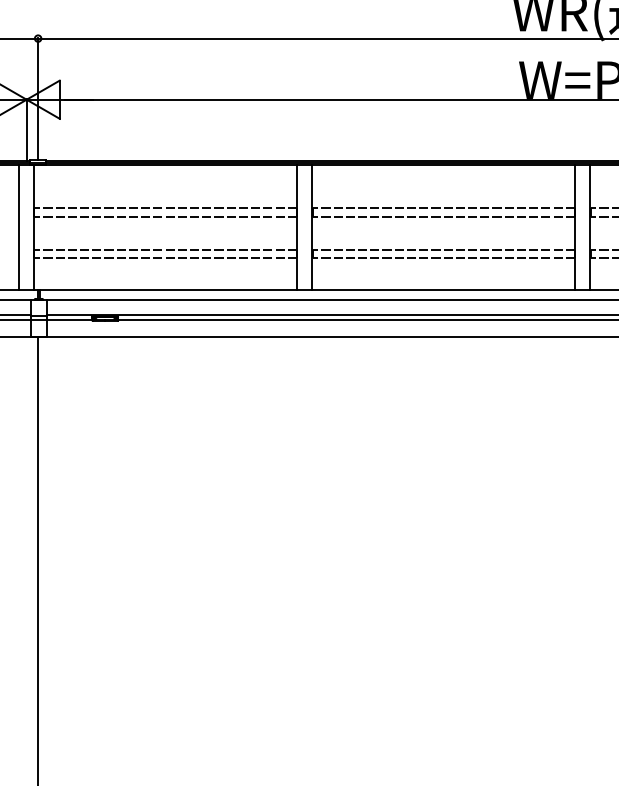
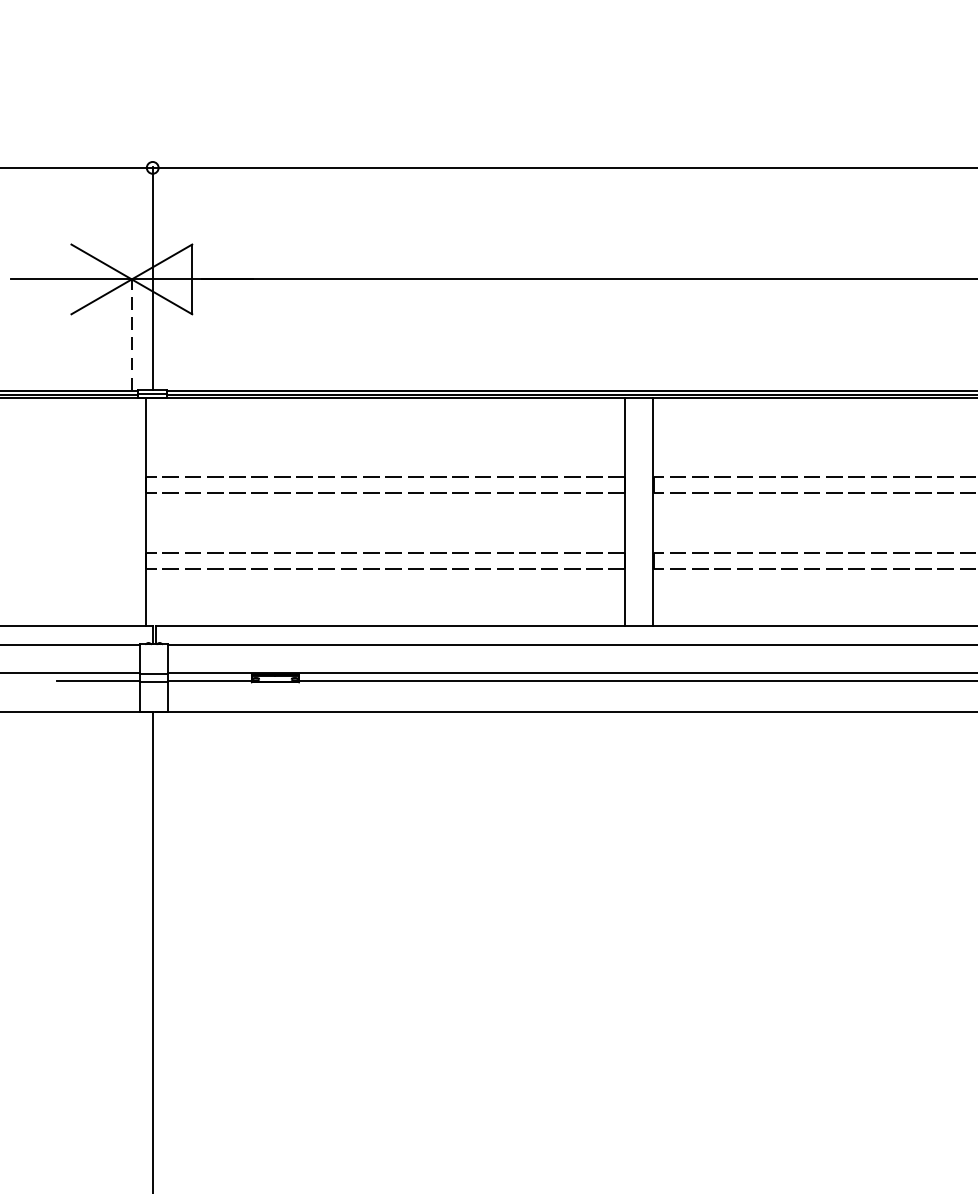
line: (26, 129) -> (131, 333), solid -> dashed
line: (19, 226) -> (118, 510), removed

